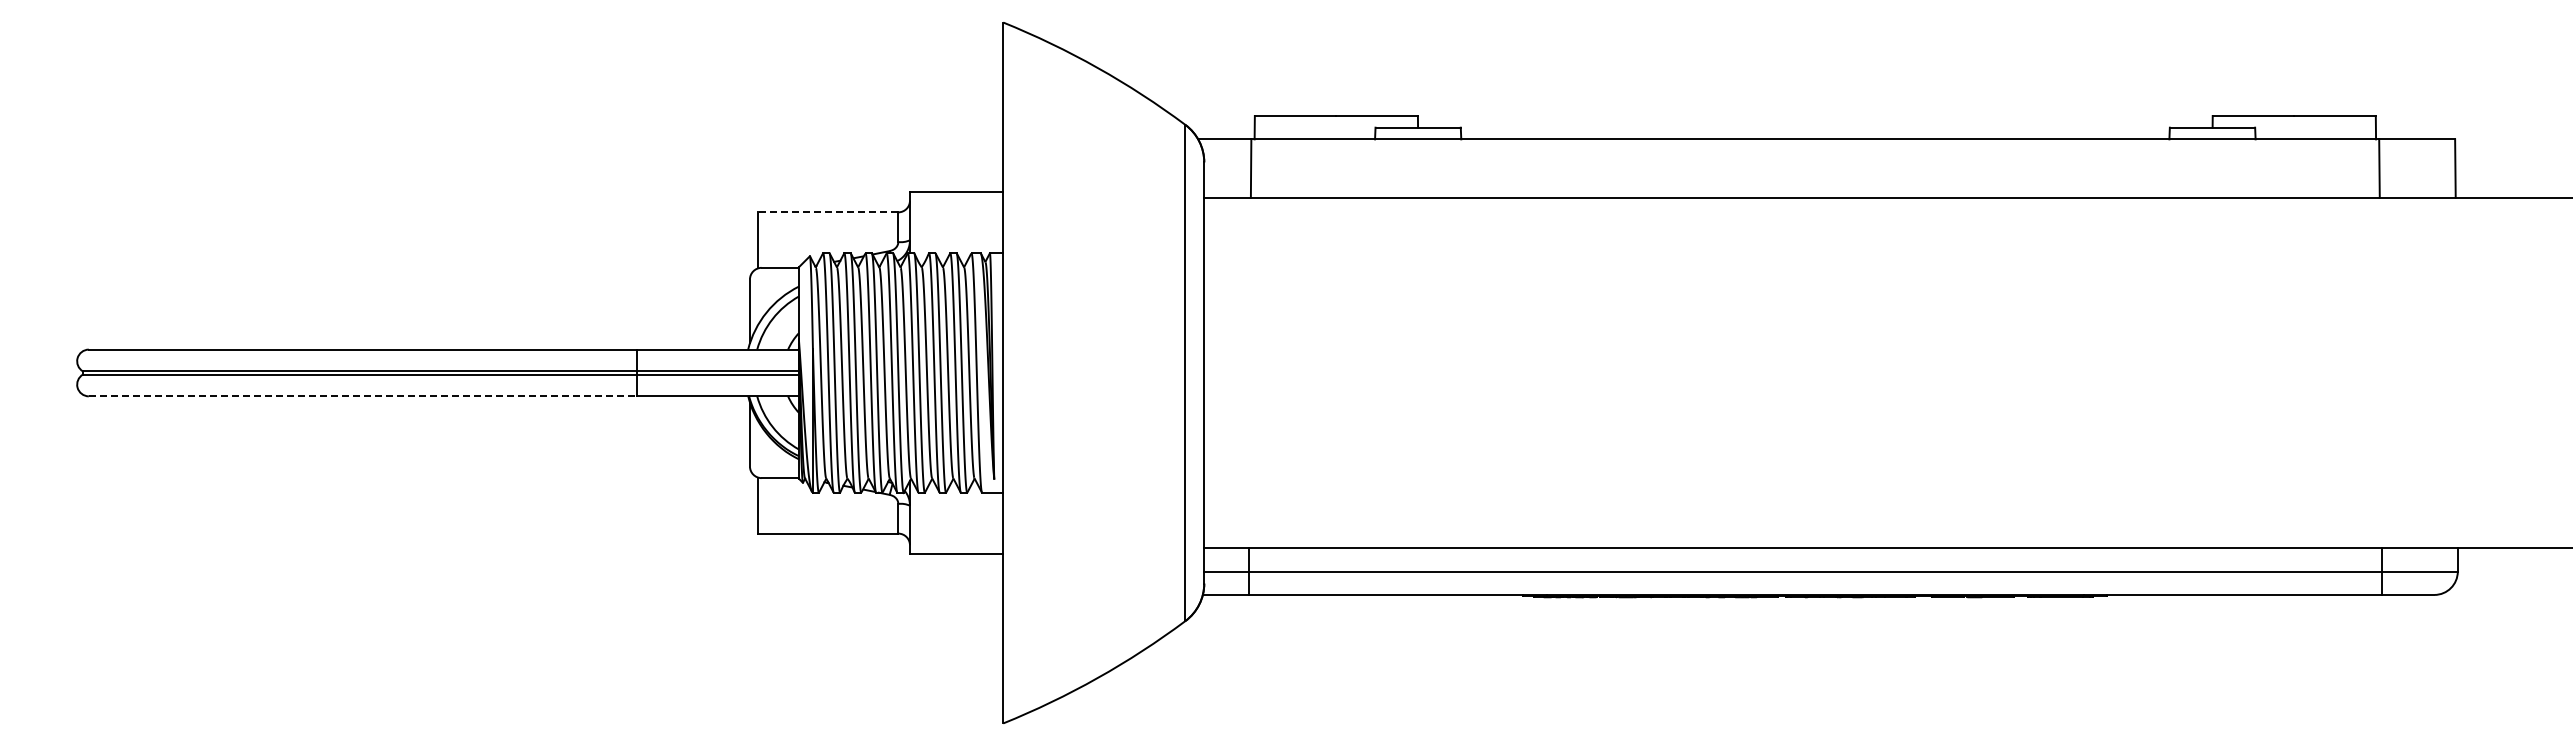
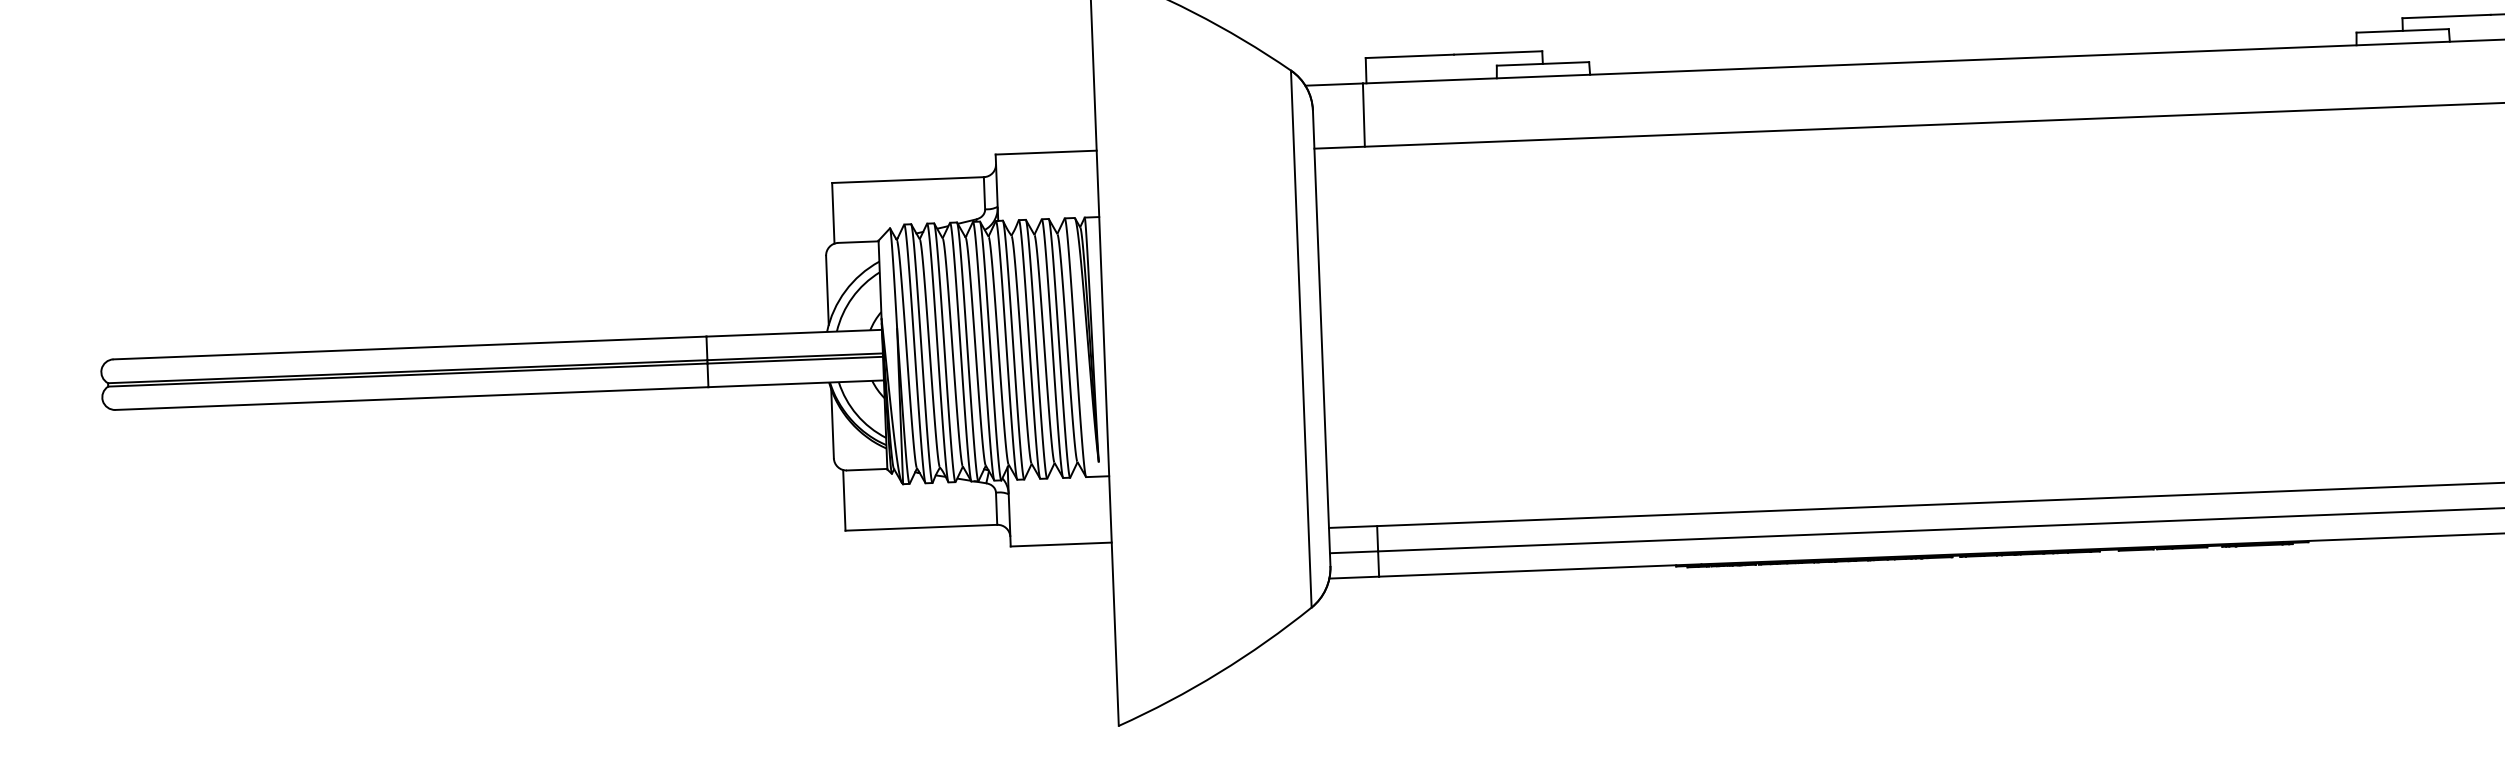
line: (827, 212) -> (907, 180), dashed -> solid
line: (362, 396) -> (411, 398), dashed -> solid

